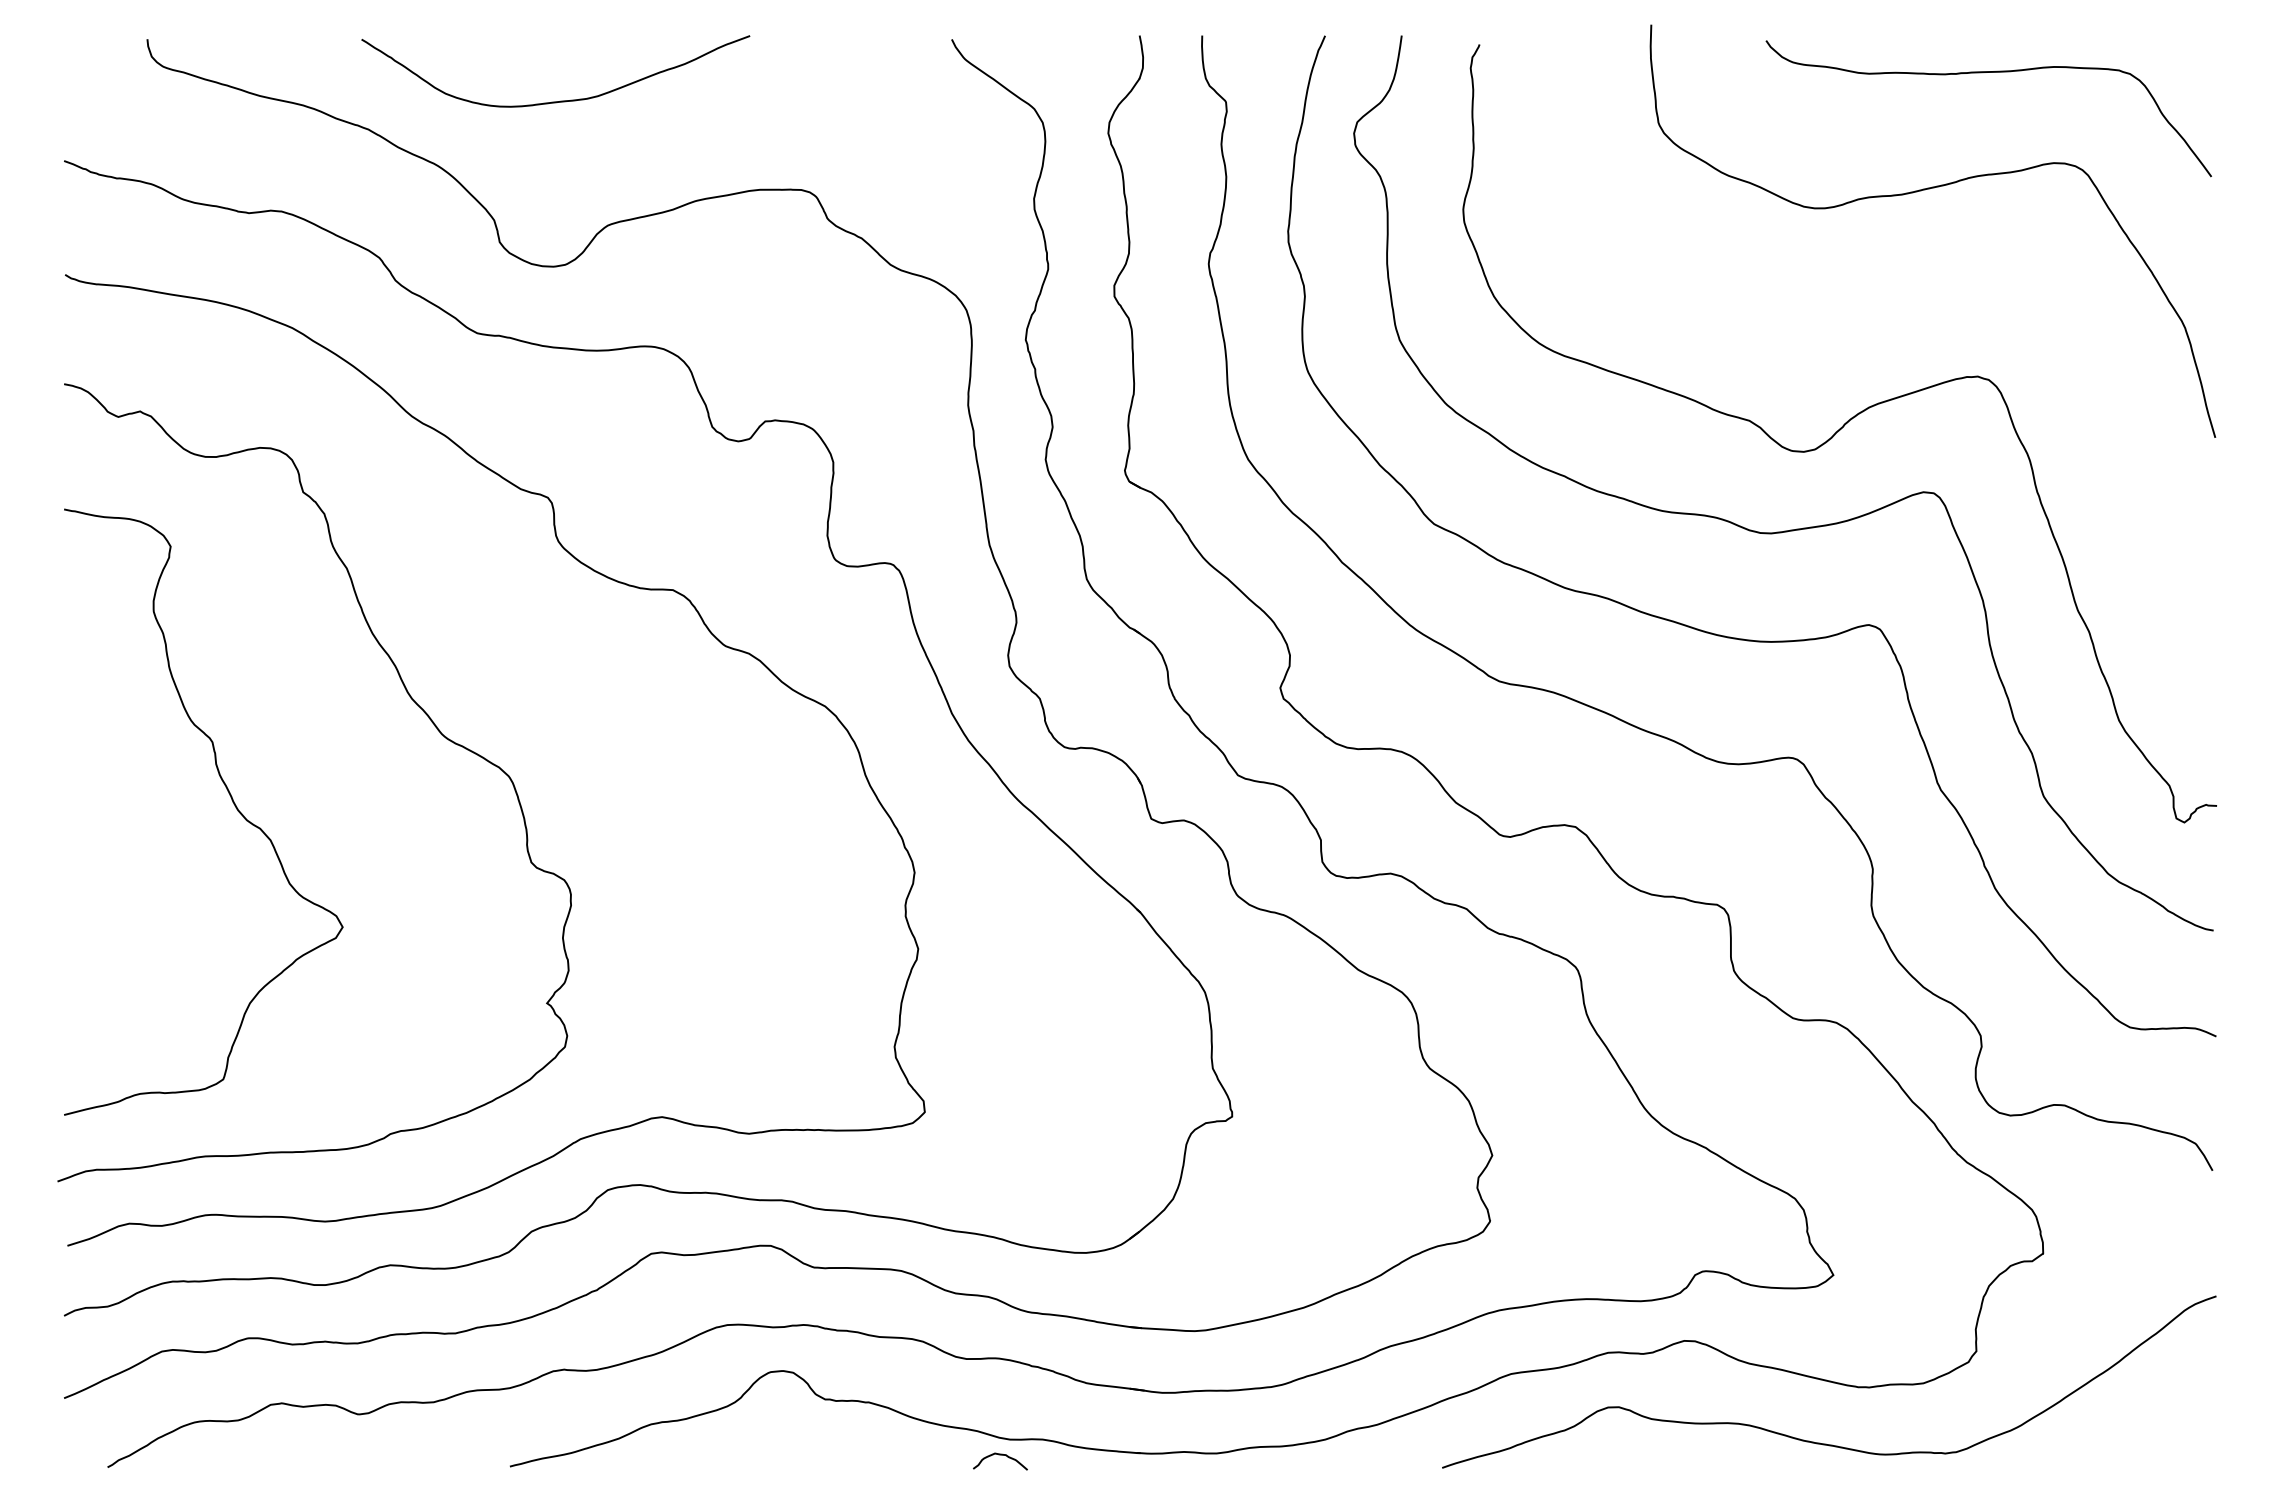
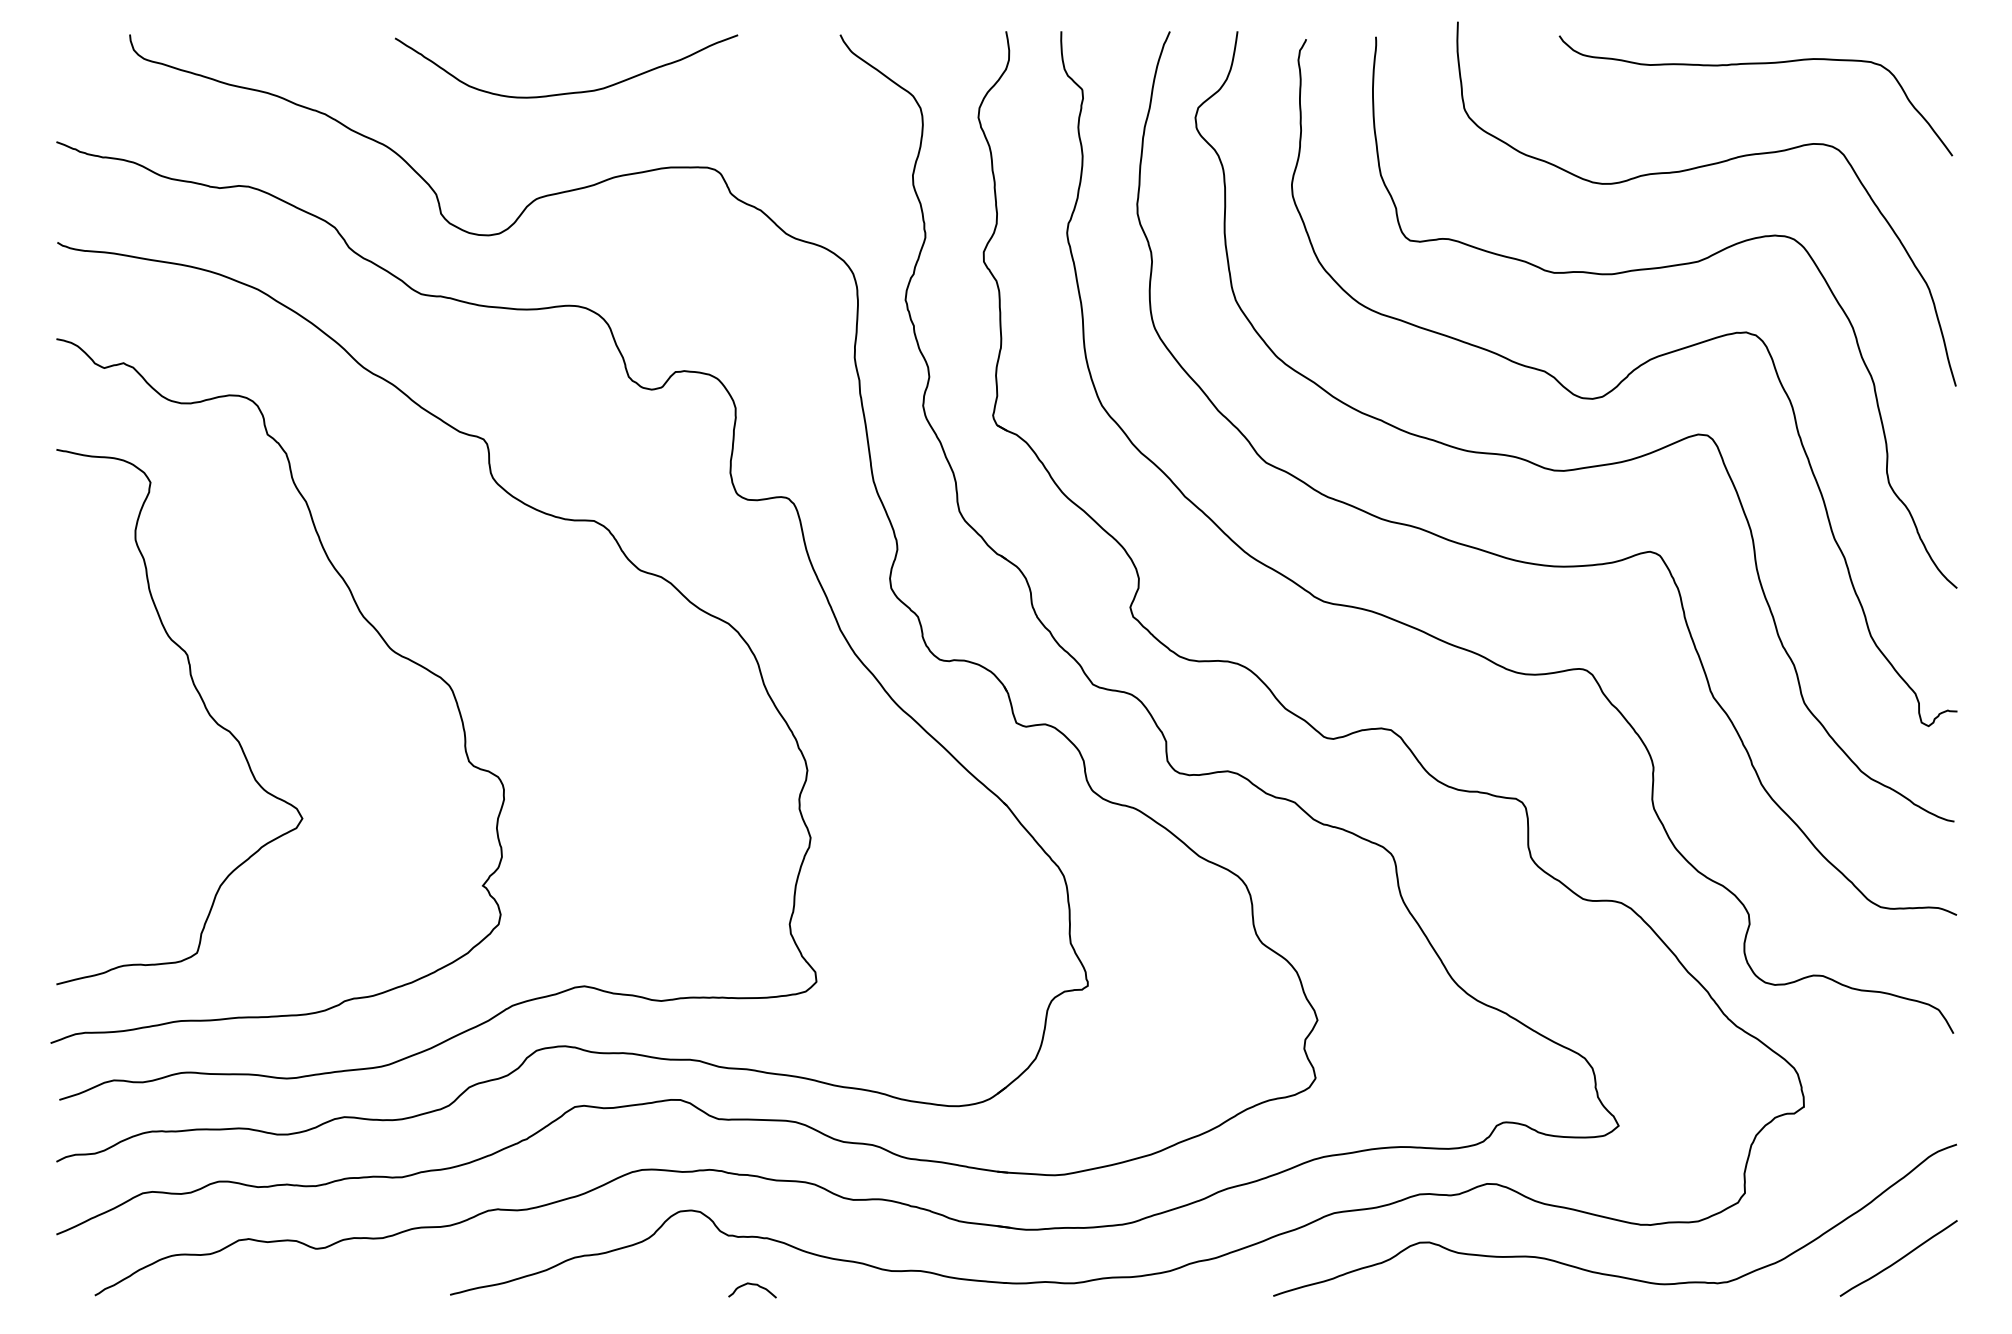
curve: (560, 100) -> (570, 92), moved
curve: (1881, 304) -> (1661, 268), added
curve: (2151, 1425) -> (1899, 1258), added
curve: (1000, 1455) -> (752, 1285), moved

